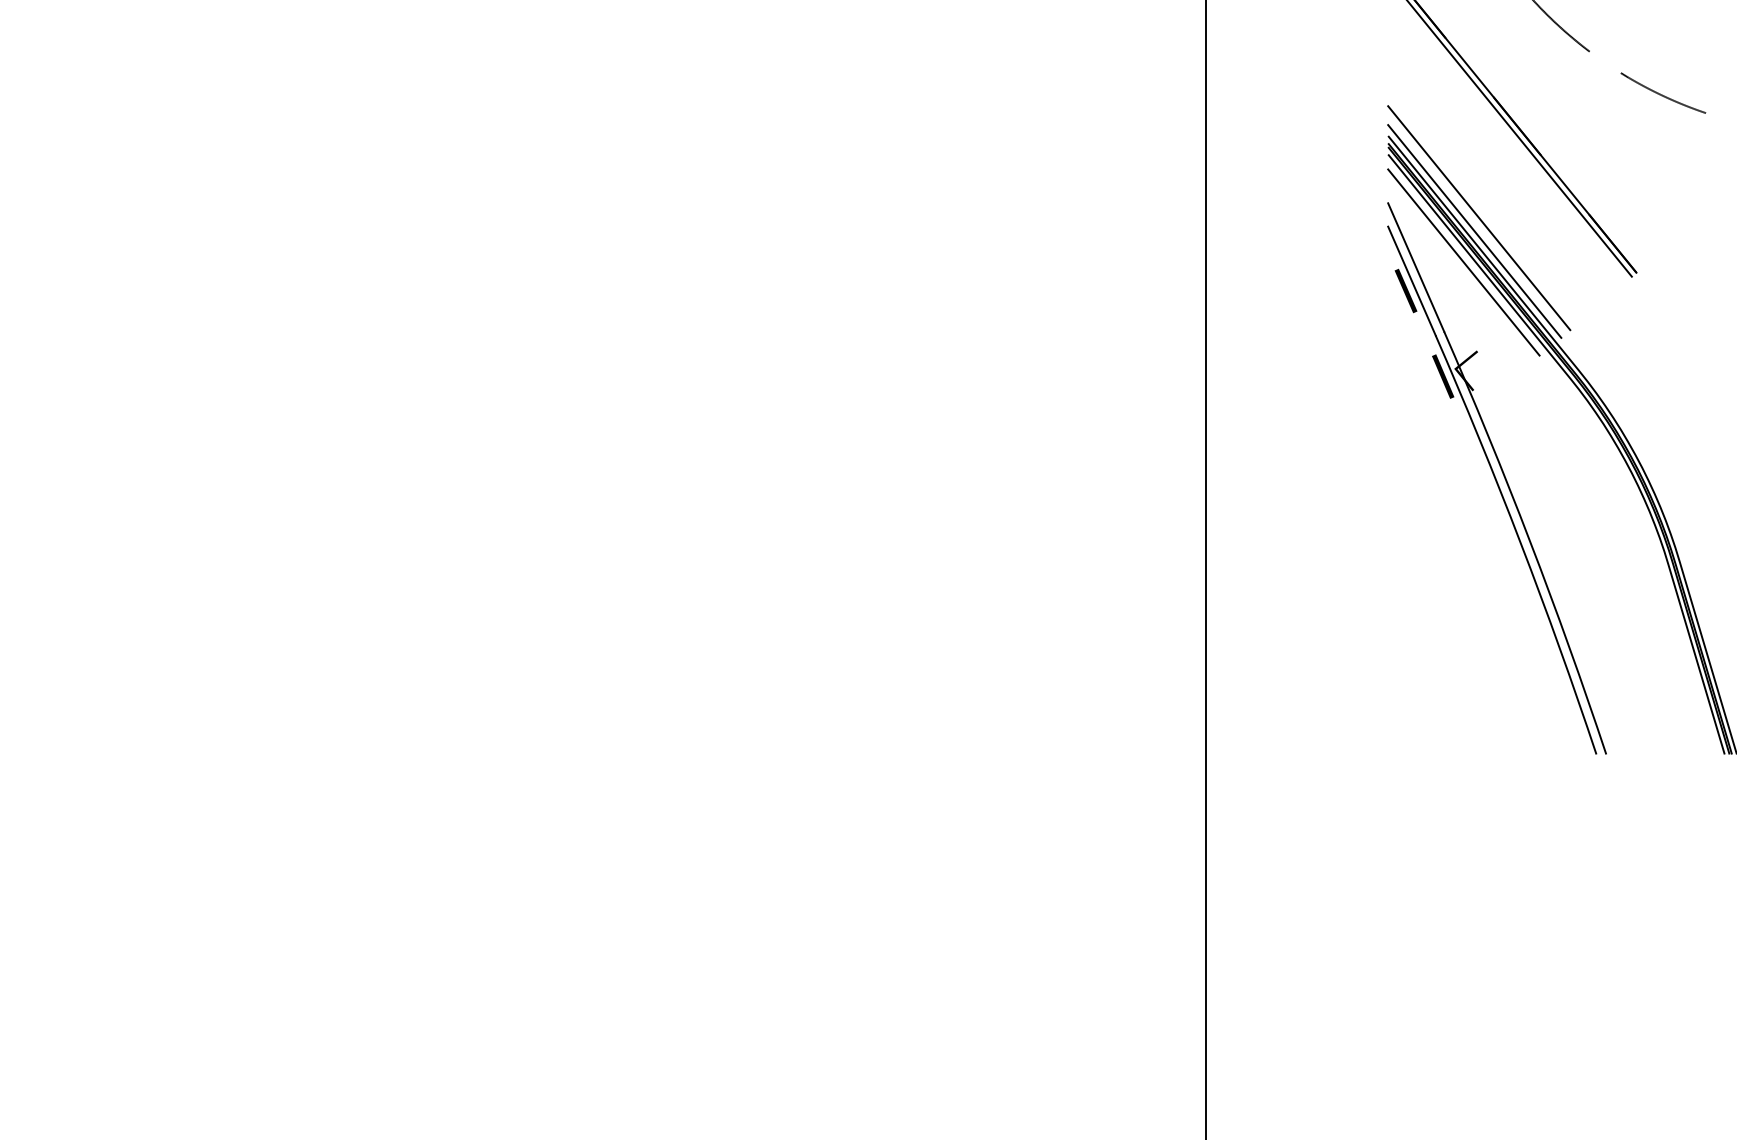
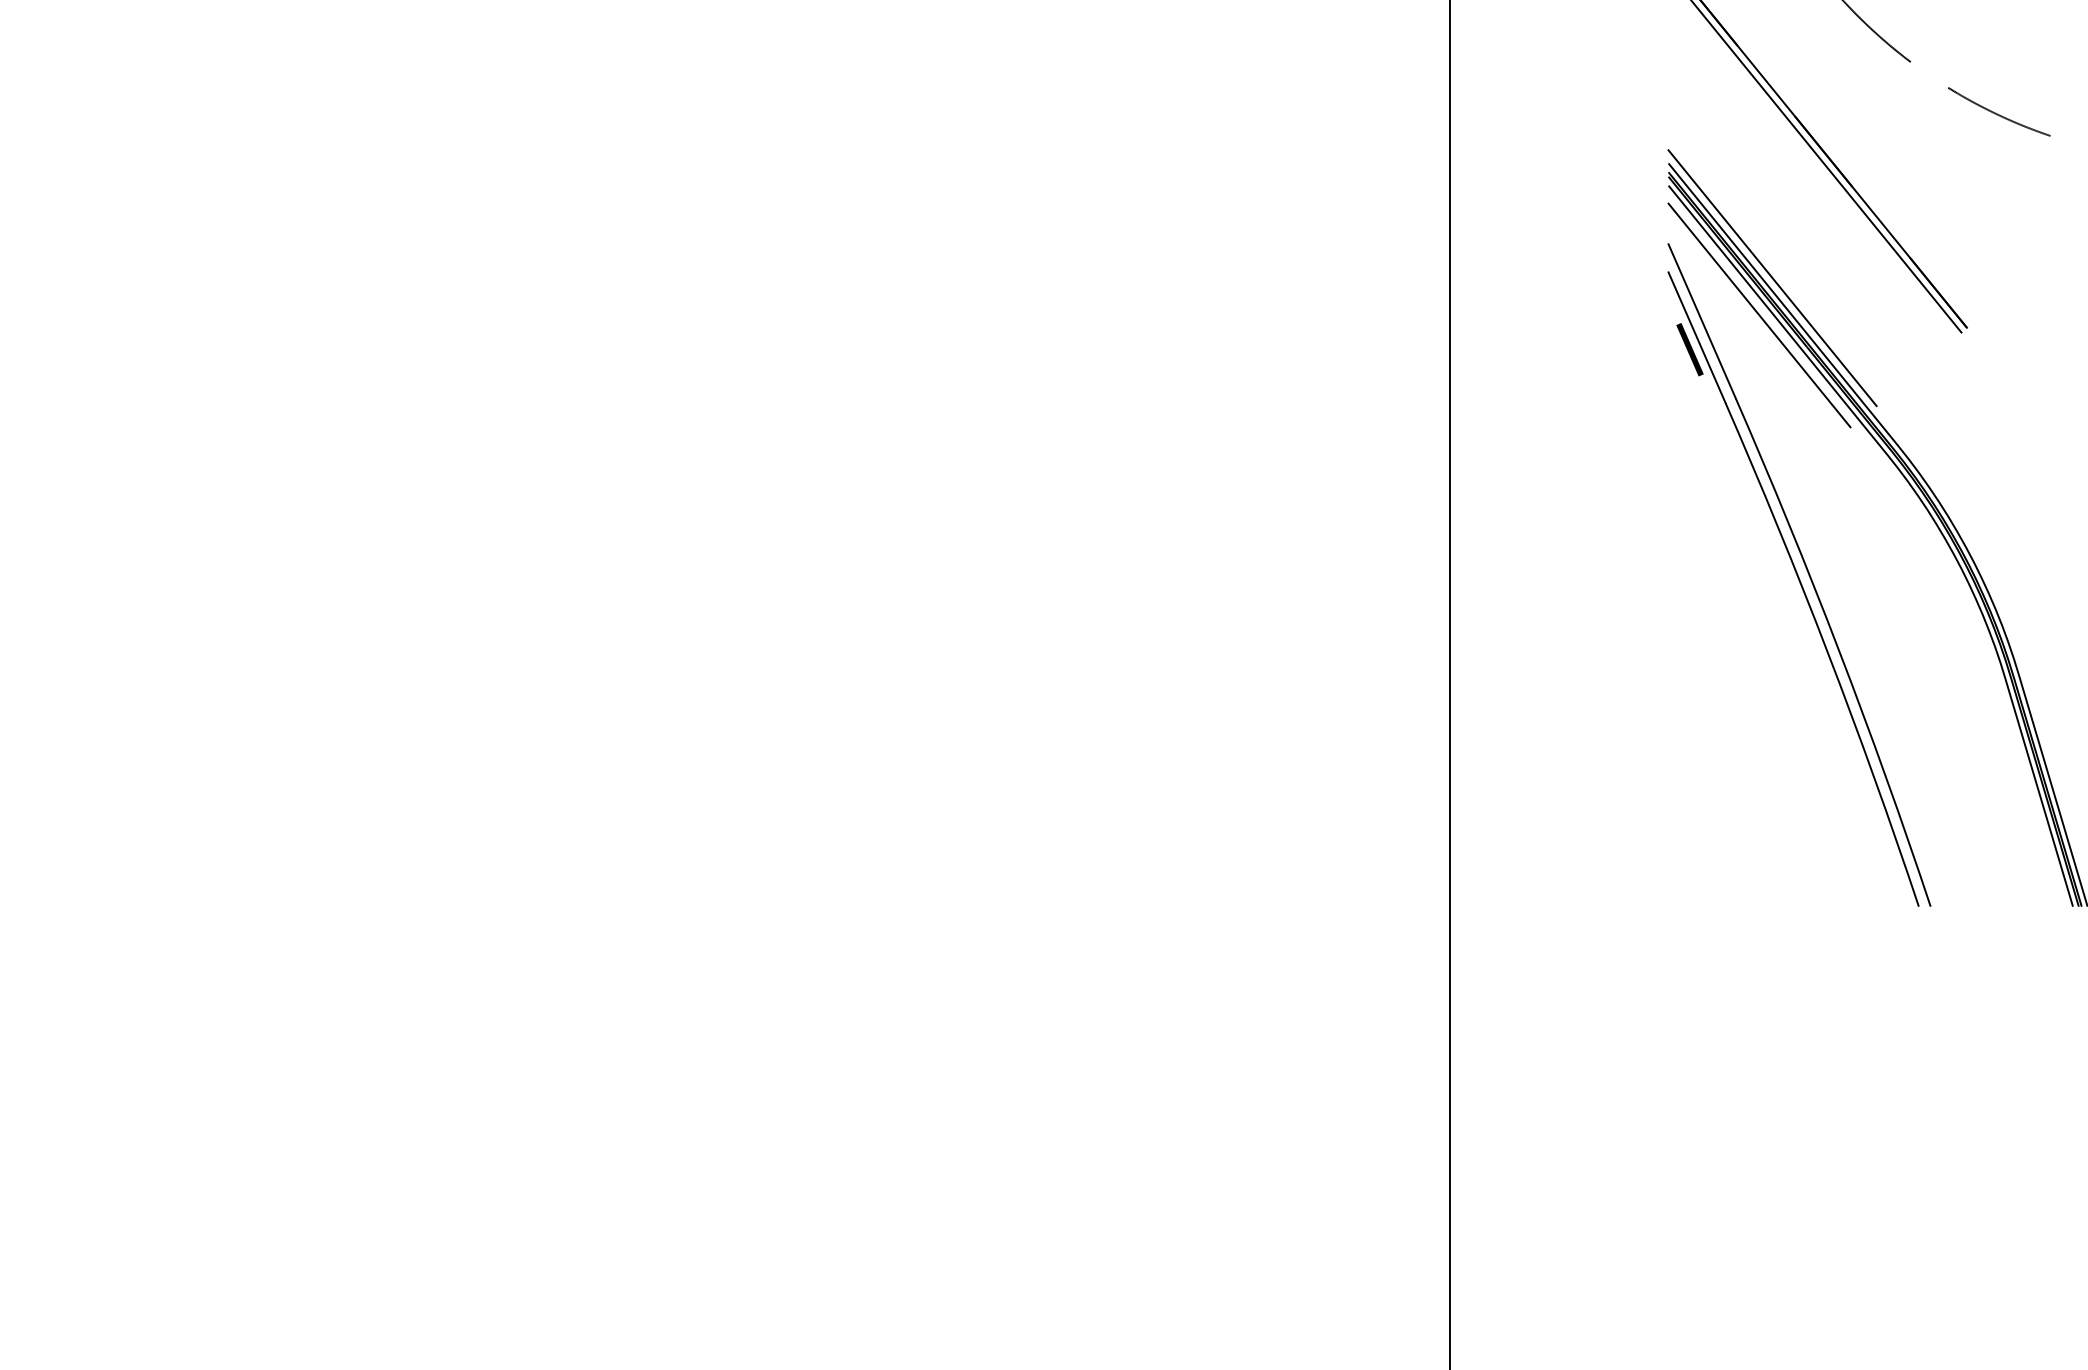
line: (1479, 218) -> (1778, 262), removed
fill: (1466, 370) -> (1762, 445), removed
fill: (1442, 376) -> (1733, 452), removed

